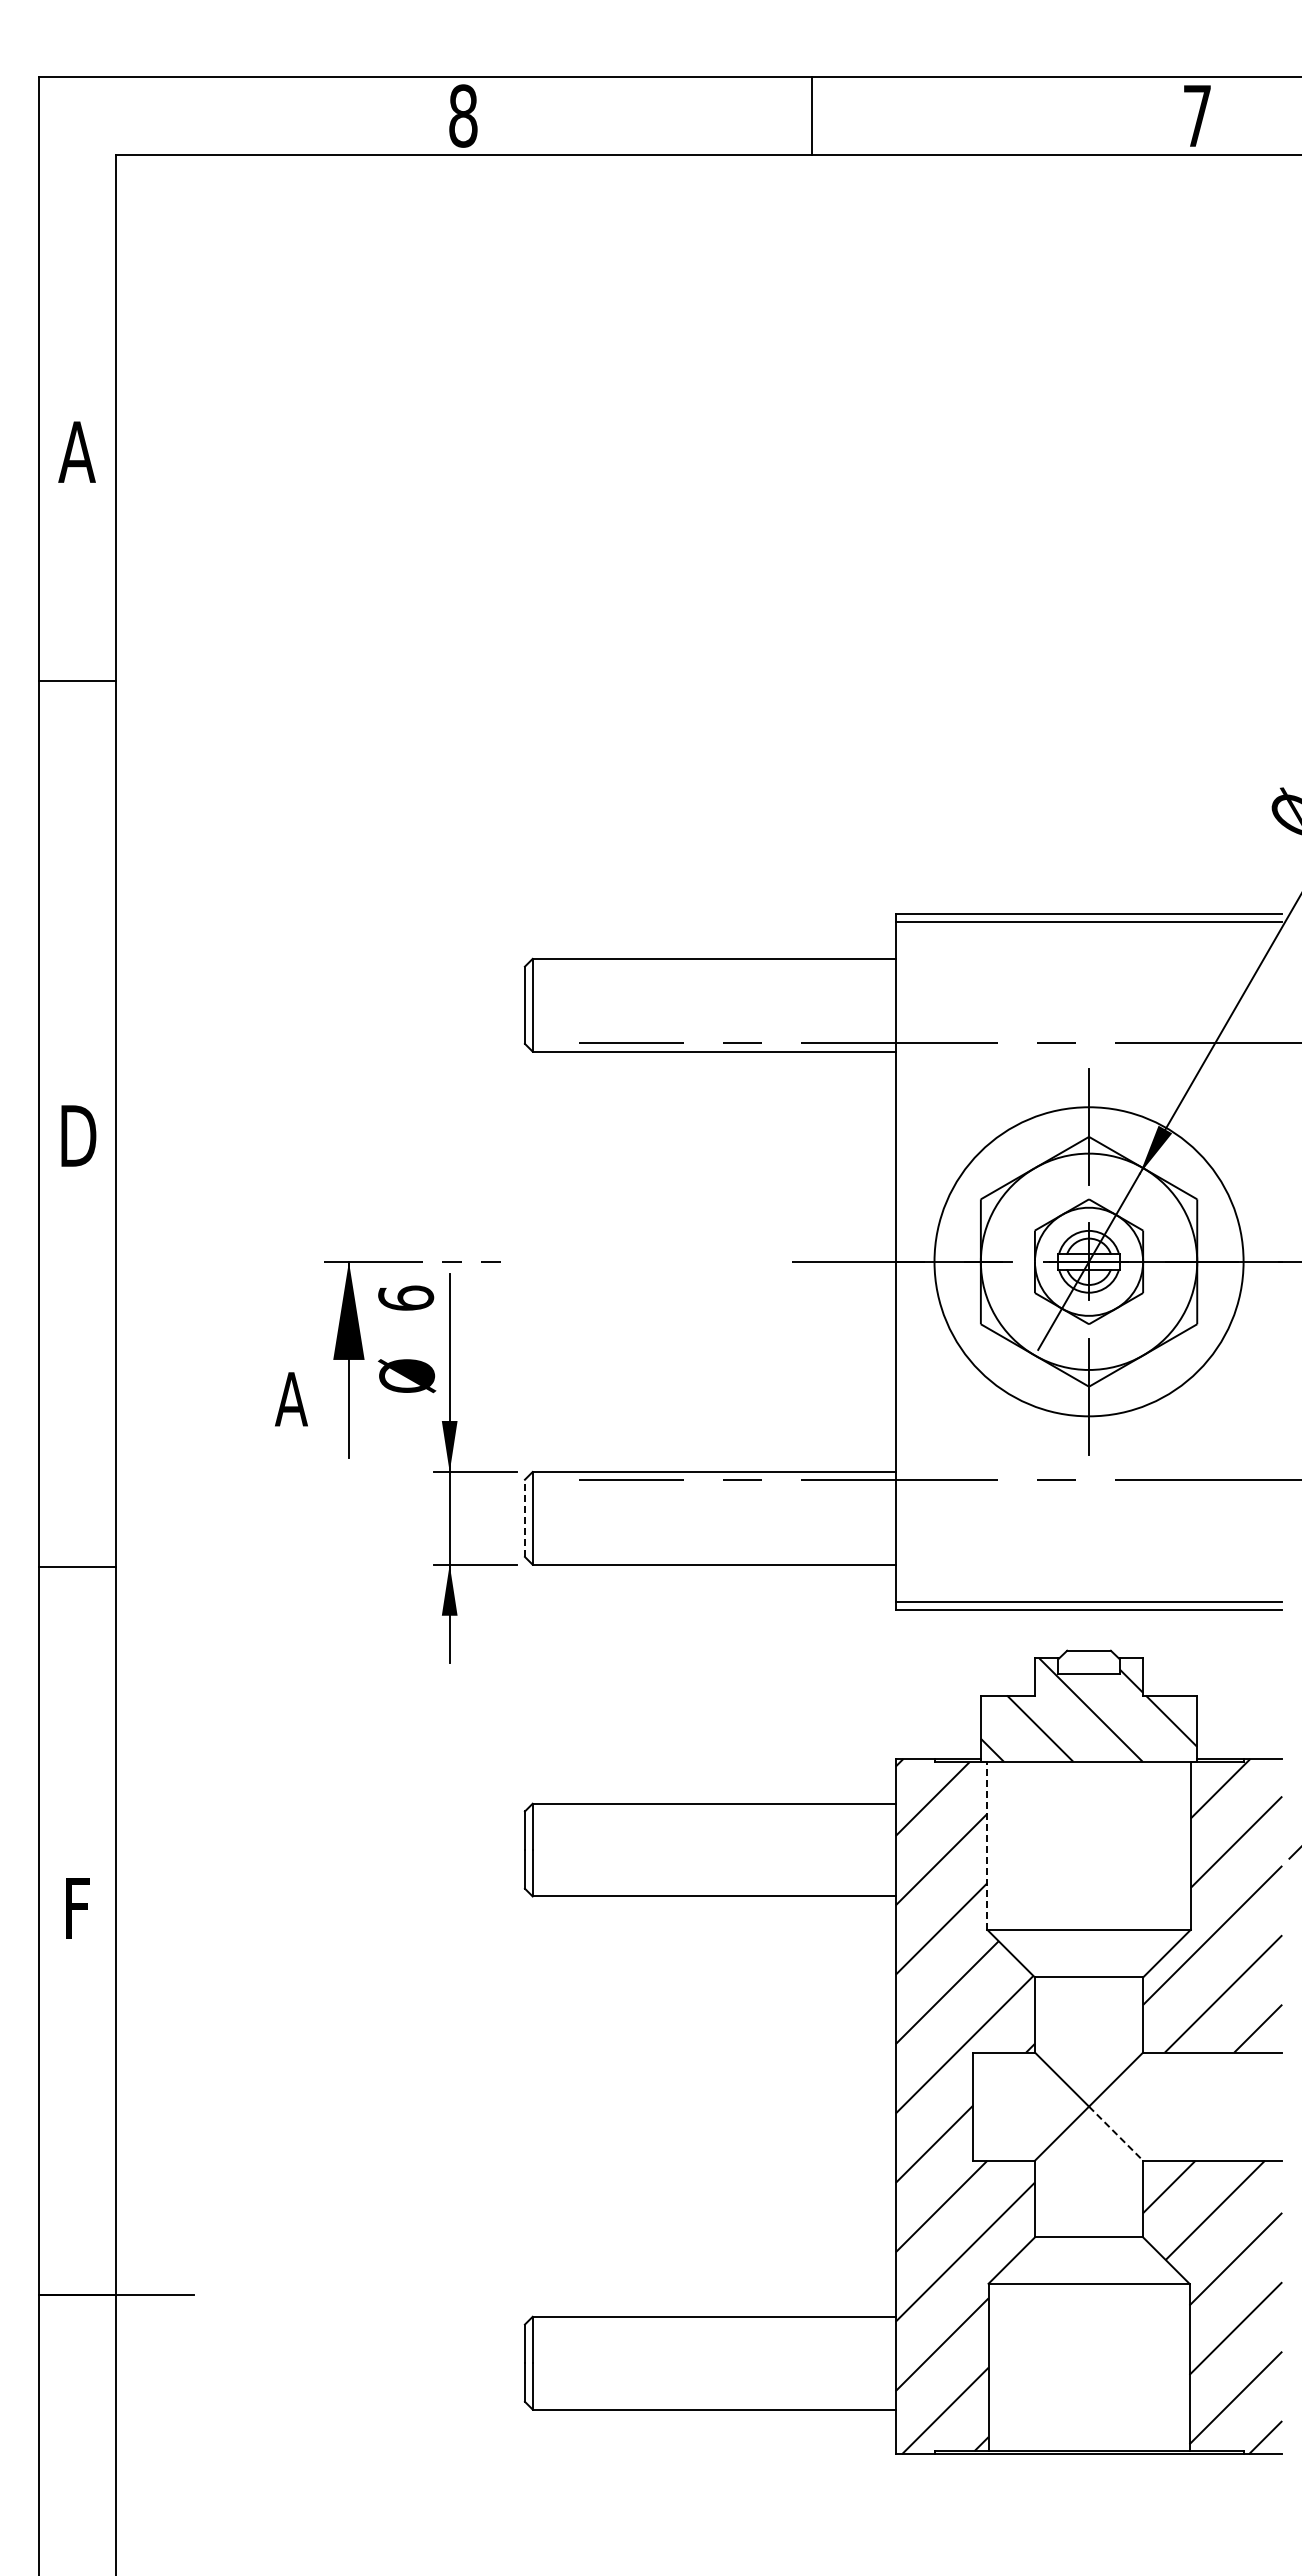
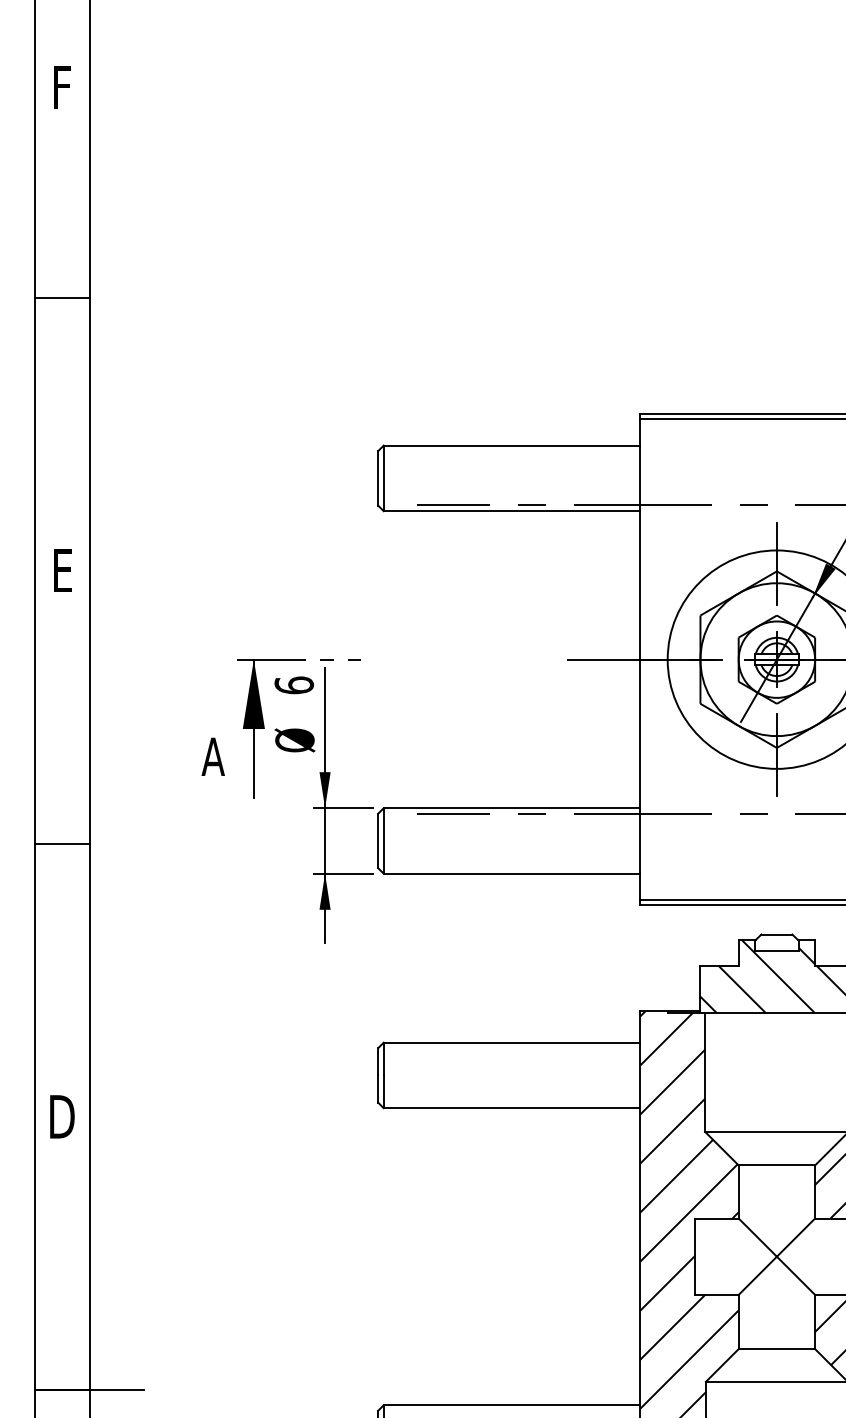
text: (76, 451) -> (61, 87), A -> F
line: (77, 680) -> (62, 297), moved
text: (78, 1135) -> (62, 570), D -> E
line: (524, 1518) -> (377, 841), dashed -> solid
line: (77, 1567) -> (62, 843), moved
line: (987, 1845) -> (705, 1072), dashed -> solid
text: (77, 1908) -> (62, 1116), F -> D
line: (1116, 2134) -> (796, 1276), dashed -> solid

